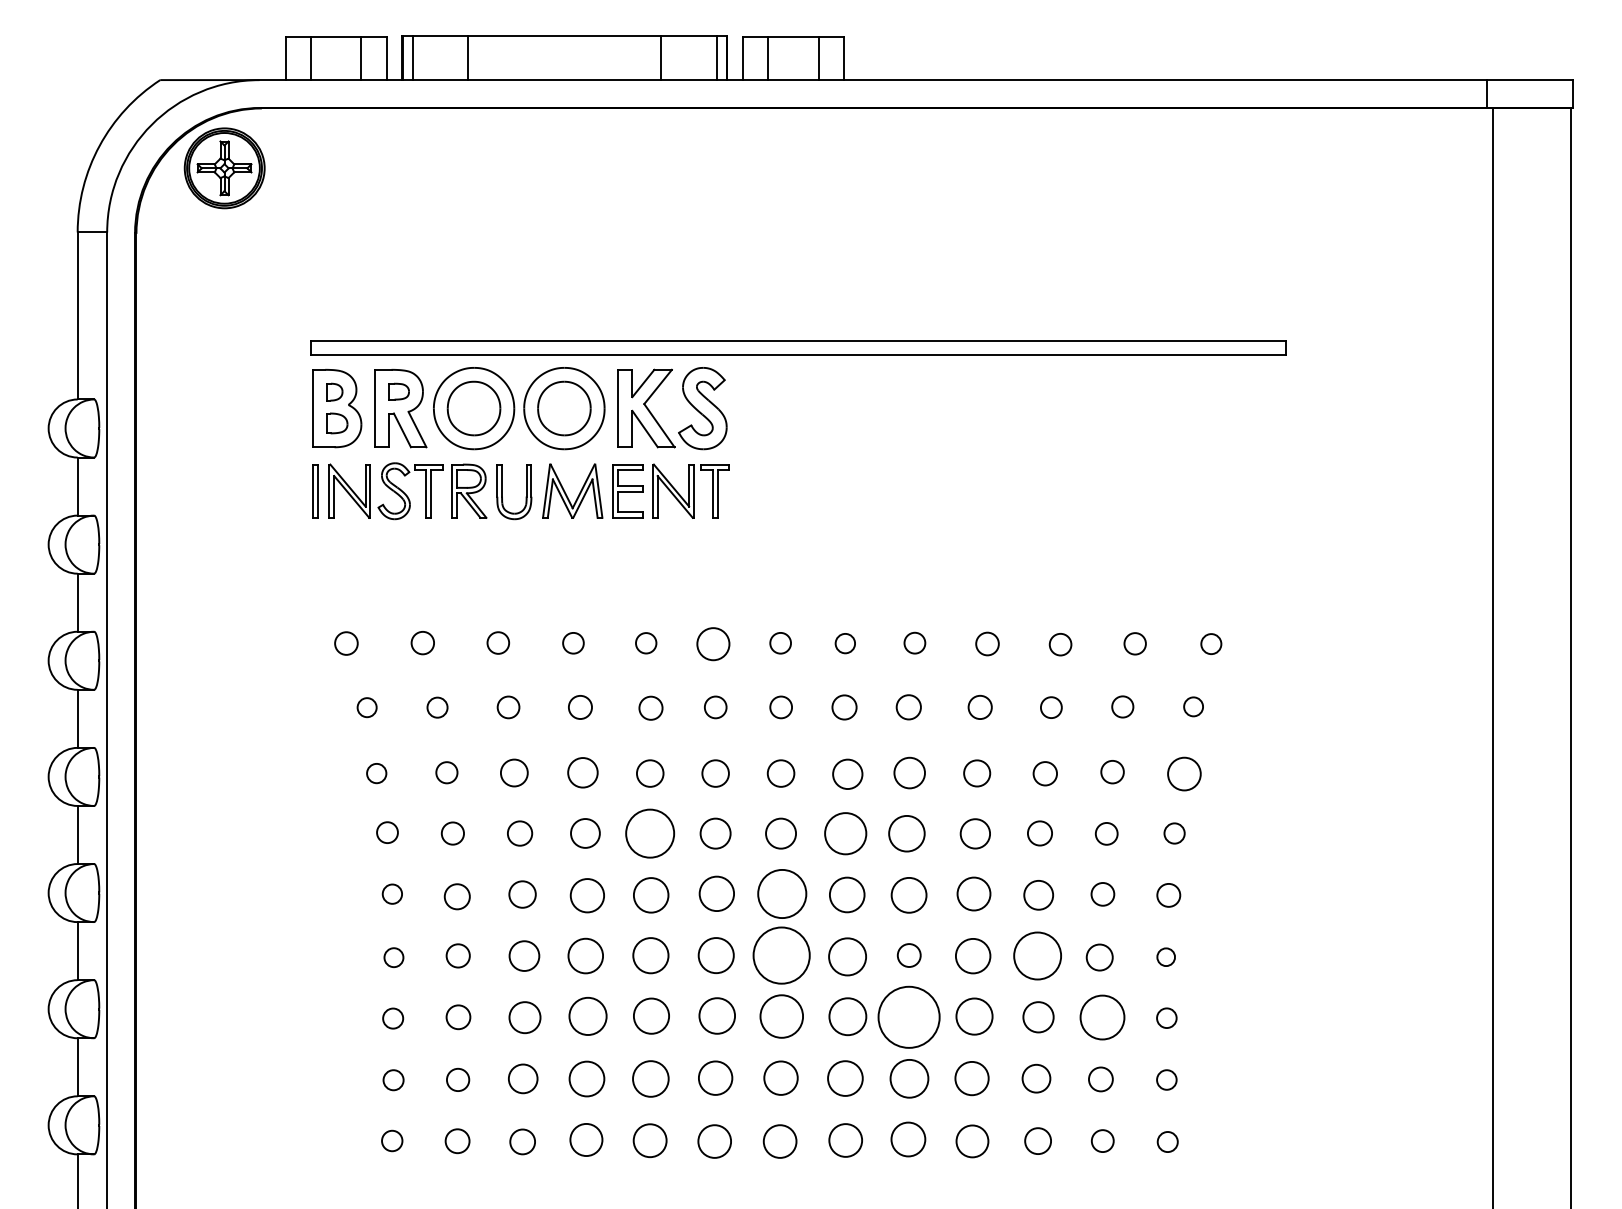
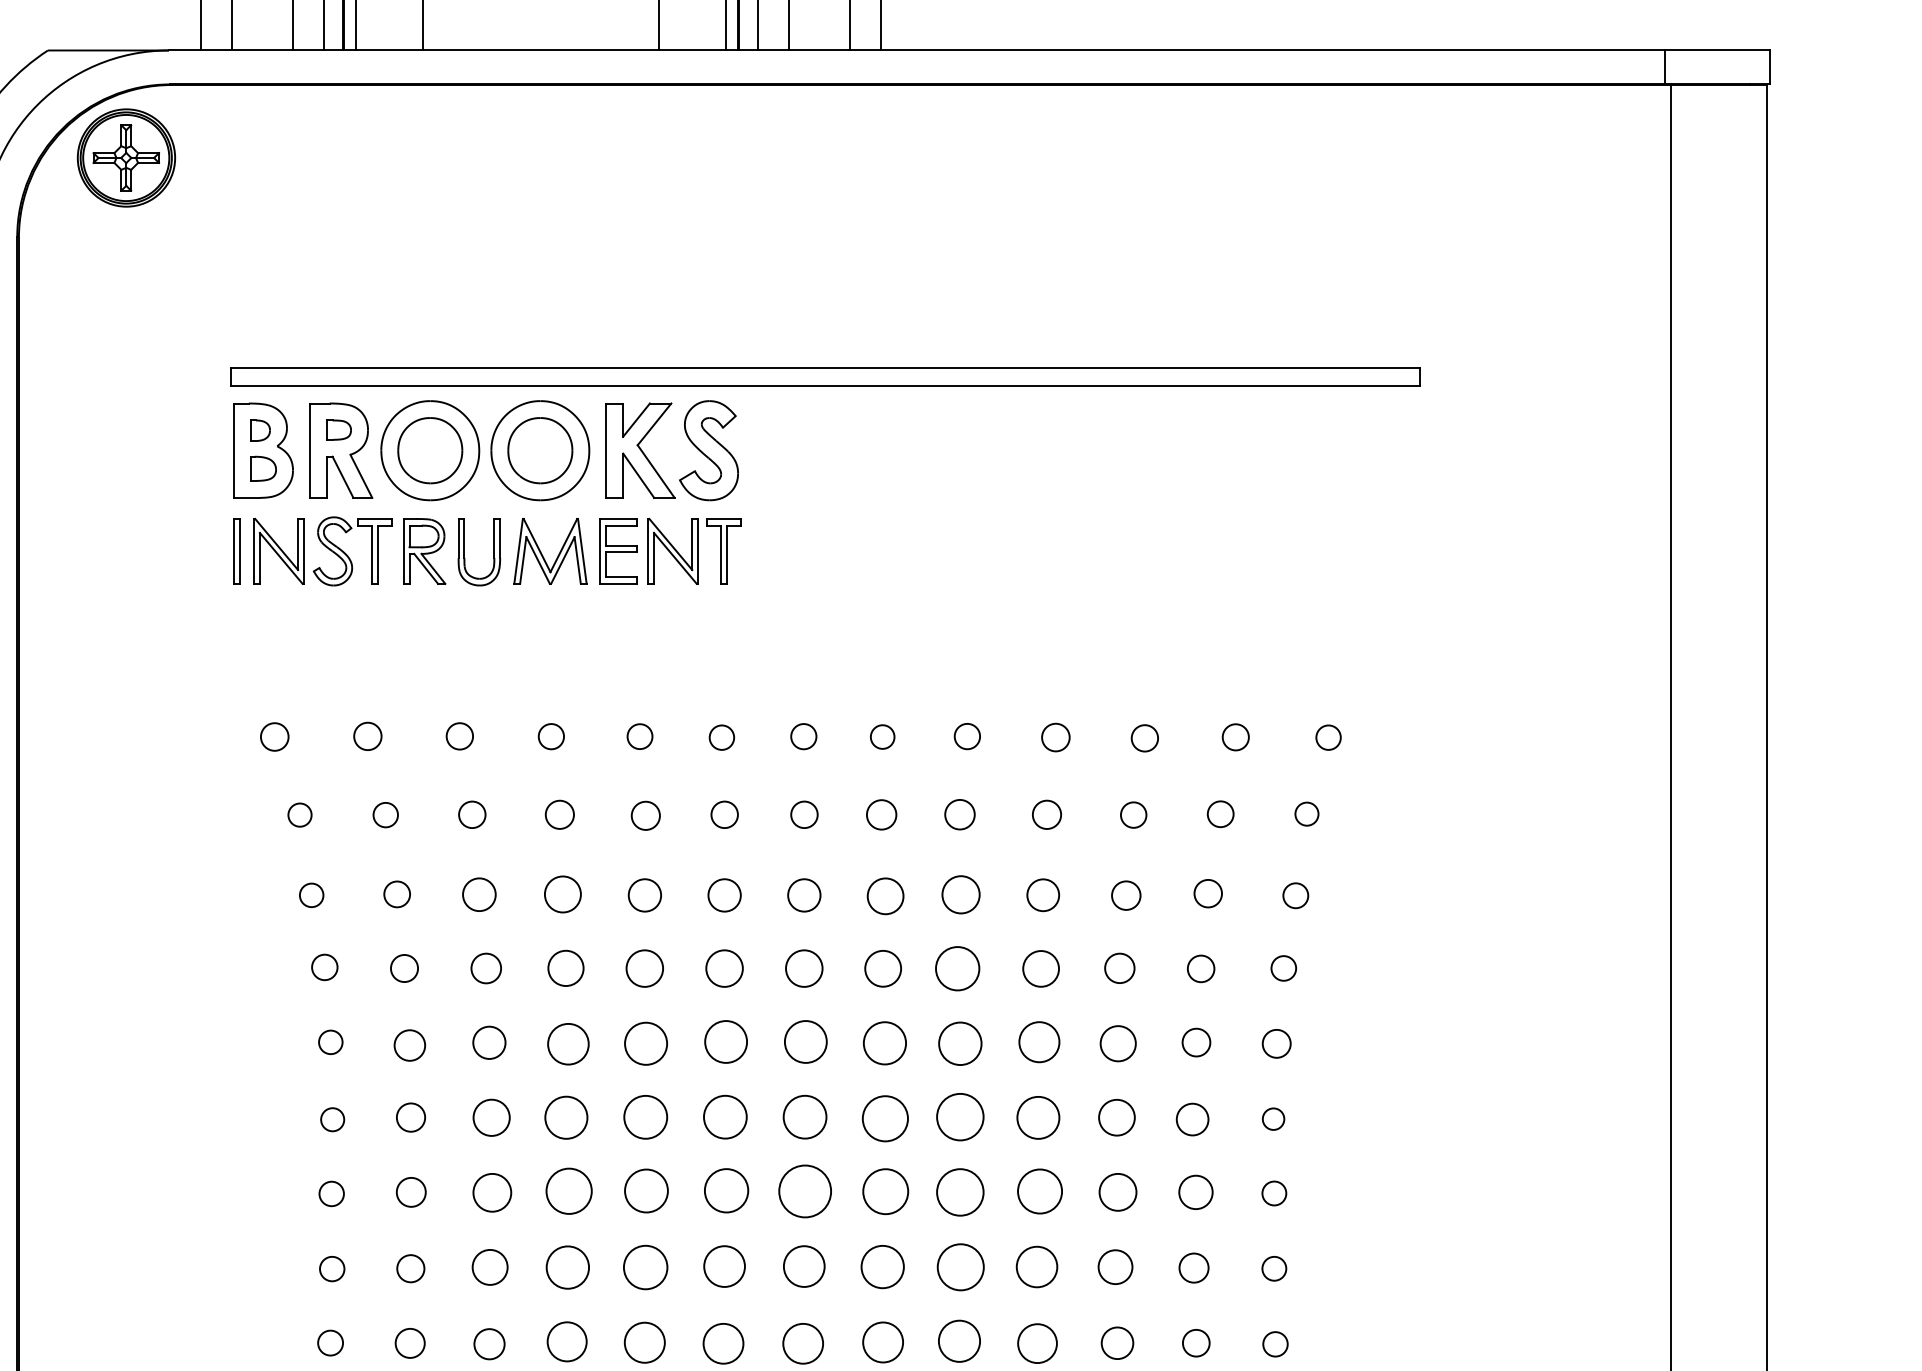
circle: (713, 643) -> (722, 736), size x0.62
circle: (1184, 773) -> (1295, 895), size x0.62
circle: (650, 833) -> (645, 968), size x0.62
circle: (845, 833) -> (882, 968), size x0.71
circle: (782, 893) -> (806, 1041), size x0.71
circle: (781, 955) -> (804, 1117), size x0.62
circle: (909, 955) -> (960, 1117), size x1.67
circle: (1037, 955) -> (1116, 1117), size x0.62
circle: (1102, 1016) -> (1195, 1191), size x0.62
circle: (909, 1017) -> (960, 1192), size x0.62

